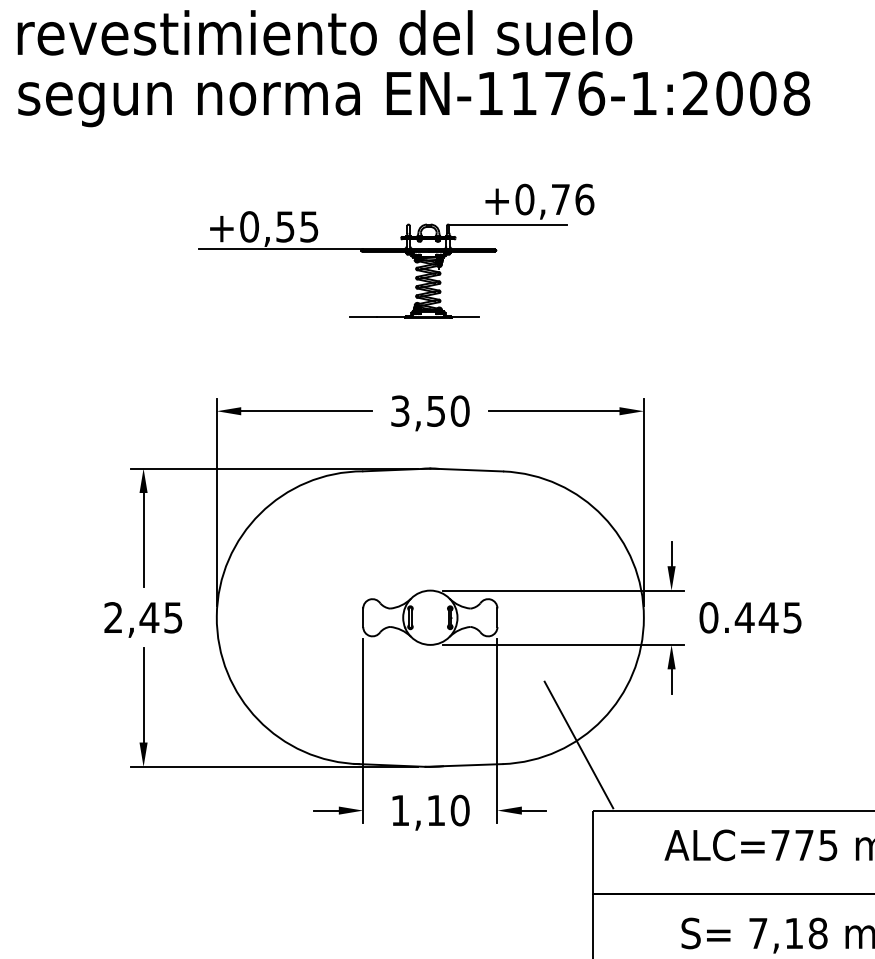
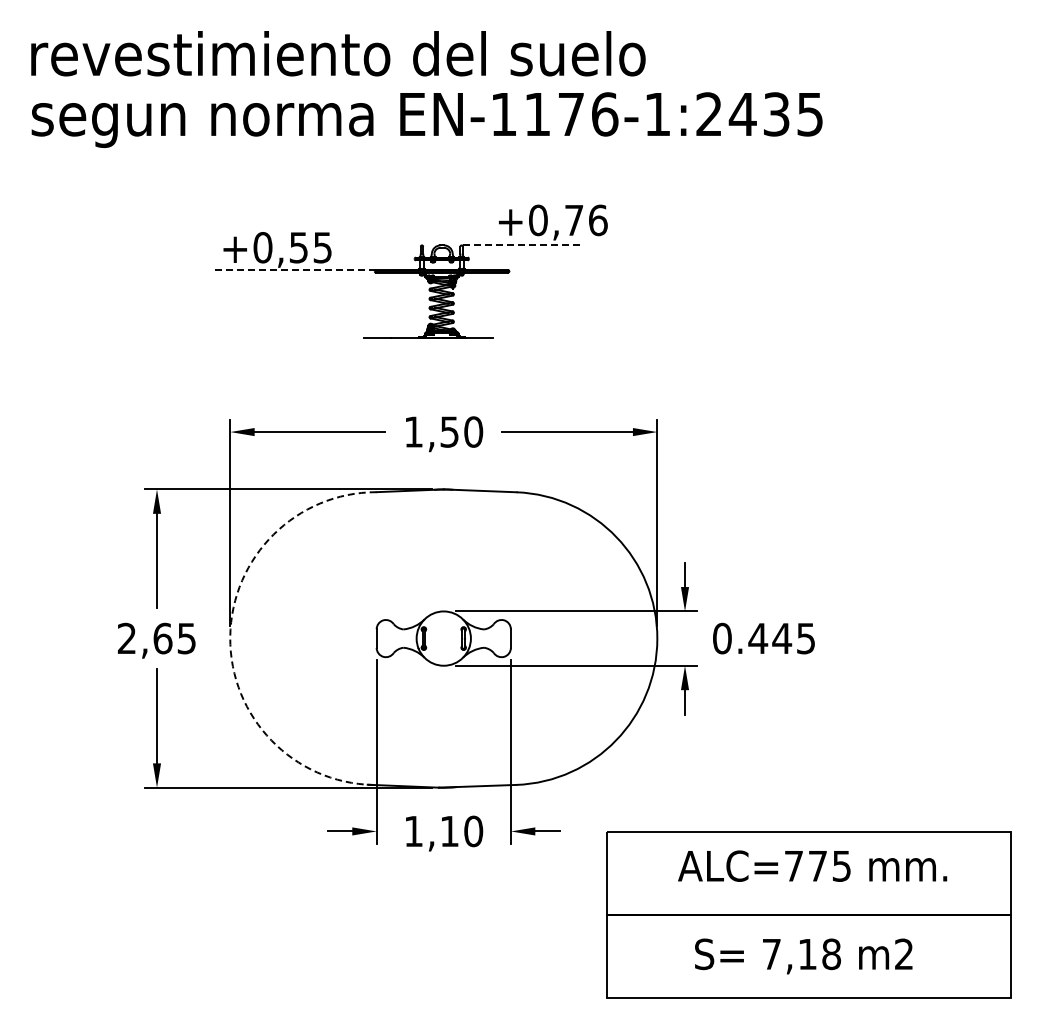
text: (762, 93) -> (775, 114), EN-1176-1:2008 -> EN-1176-1:2435
line: (507, 224) -> (520, 245), solid -> dashed
line: (280, 248) -> (293, 269), solid -> dashed
text: (400, 410) -> (413, 431), 3,50 -> 1,50
arc: (217, 616) -> (230, 637), solid -> dashed
text: (149, 617) -> (162, 638), 2,45 -> 2,65
line: (579, 744) -> (592, 765), removed

